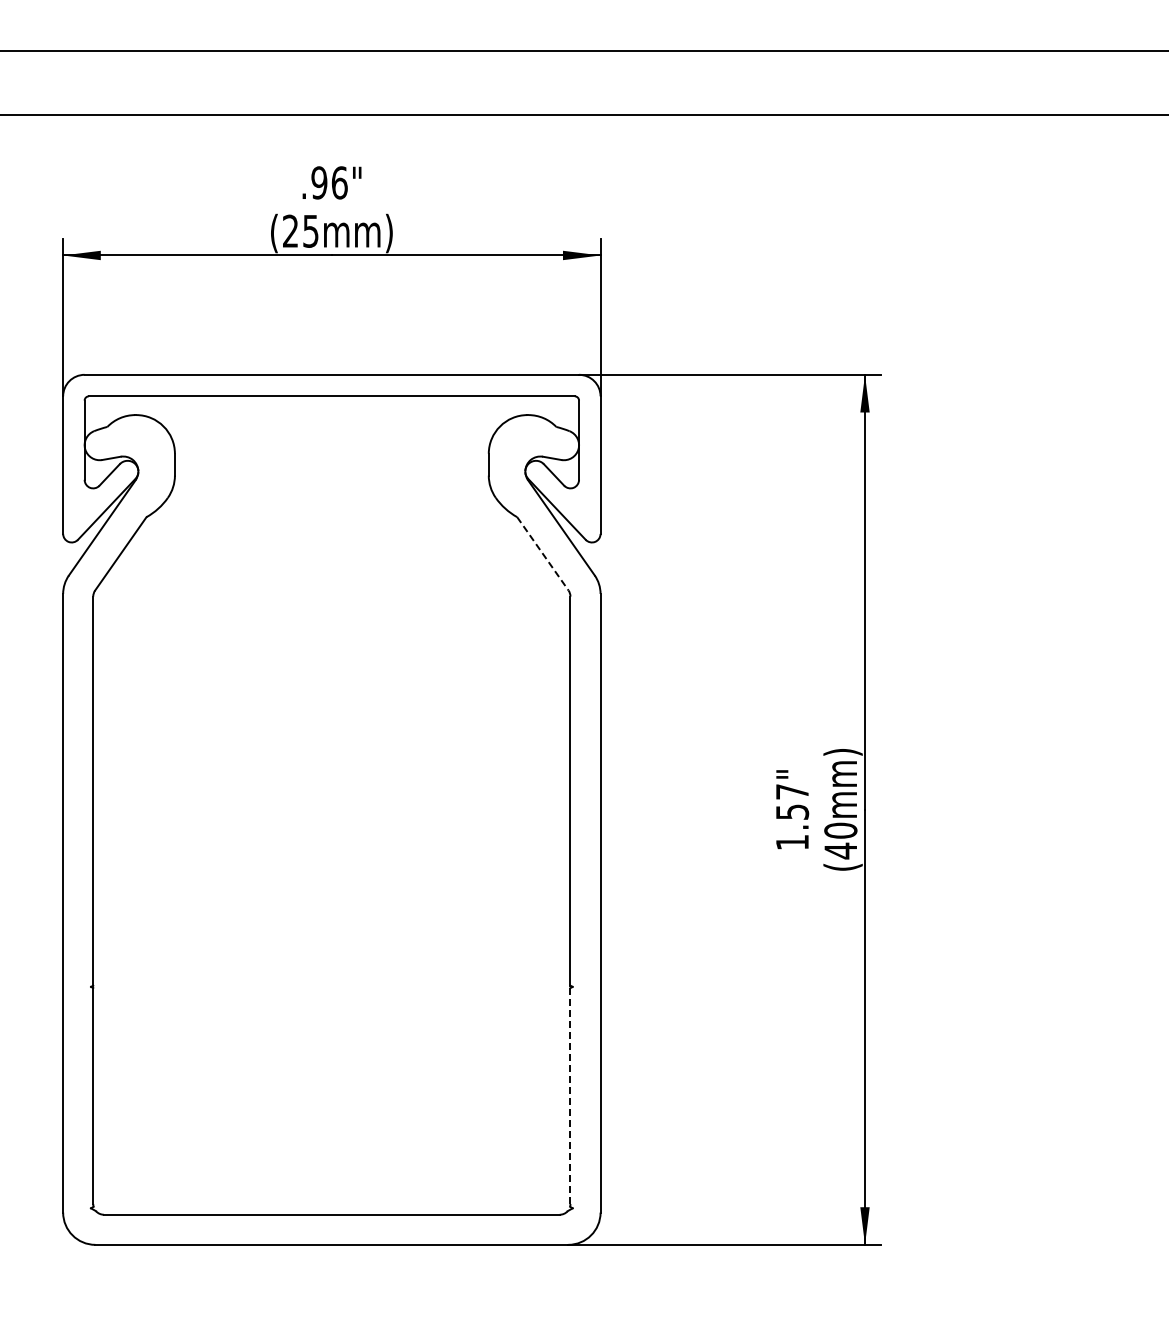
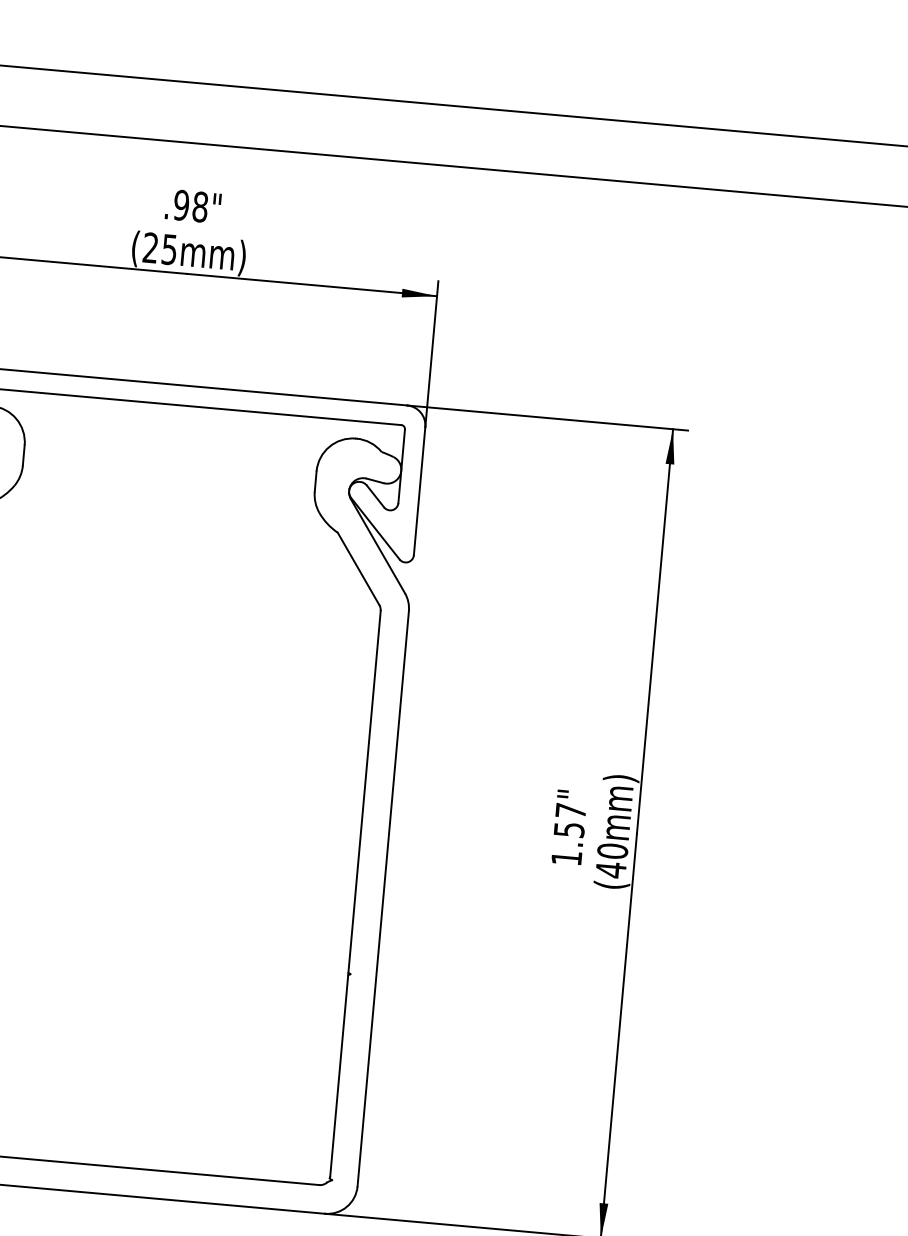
text: (339, 182) -> (200, 206), .96" -> .98"
line: (542, 553) -> (358, 568), dashed -> solid
line: (570, 1096) -> (339, 1075), dashed -> solid

